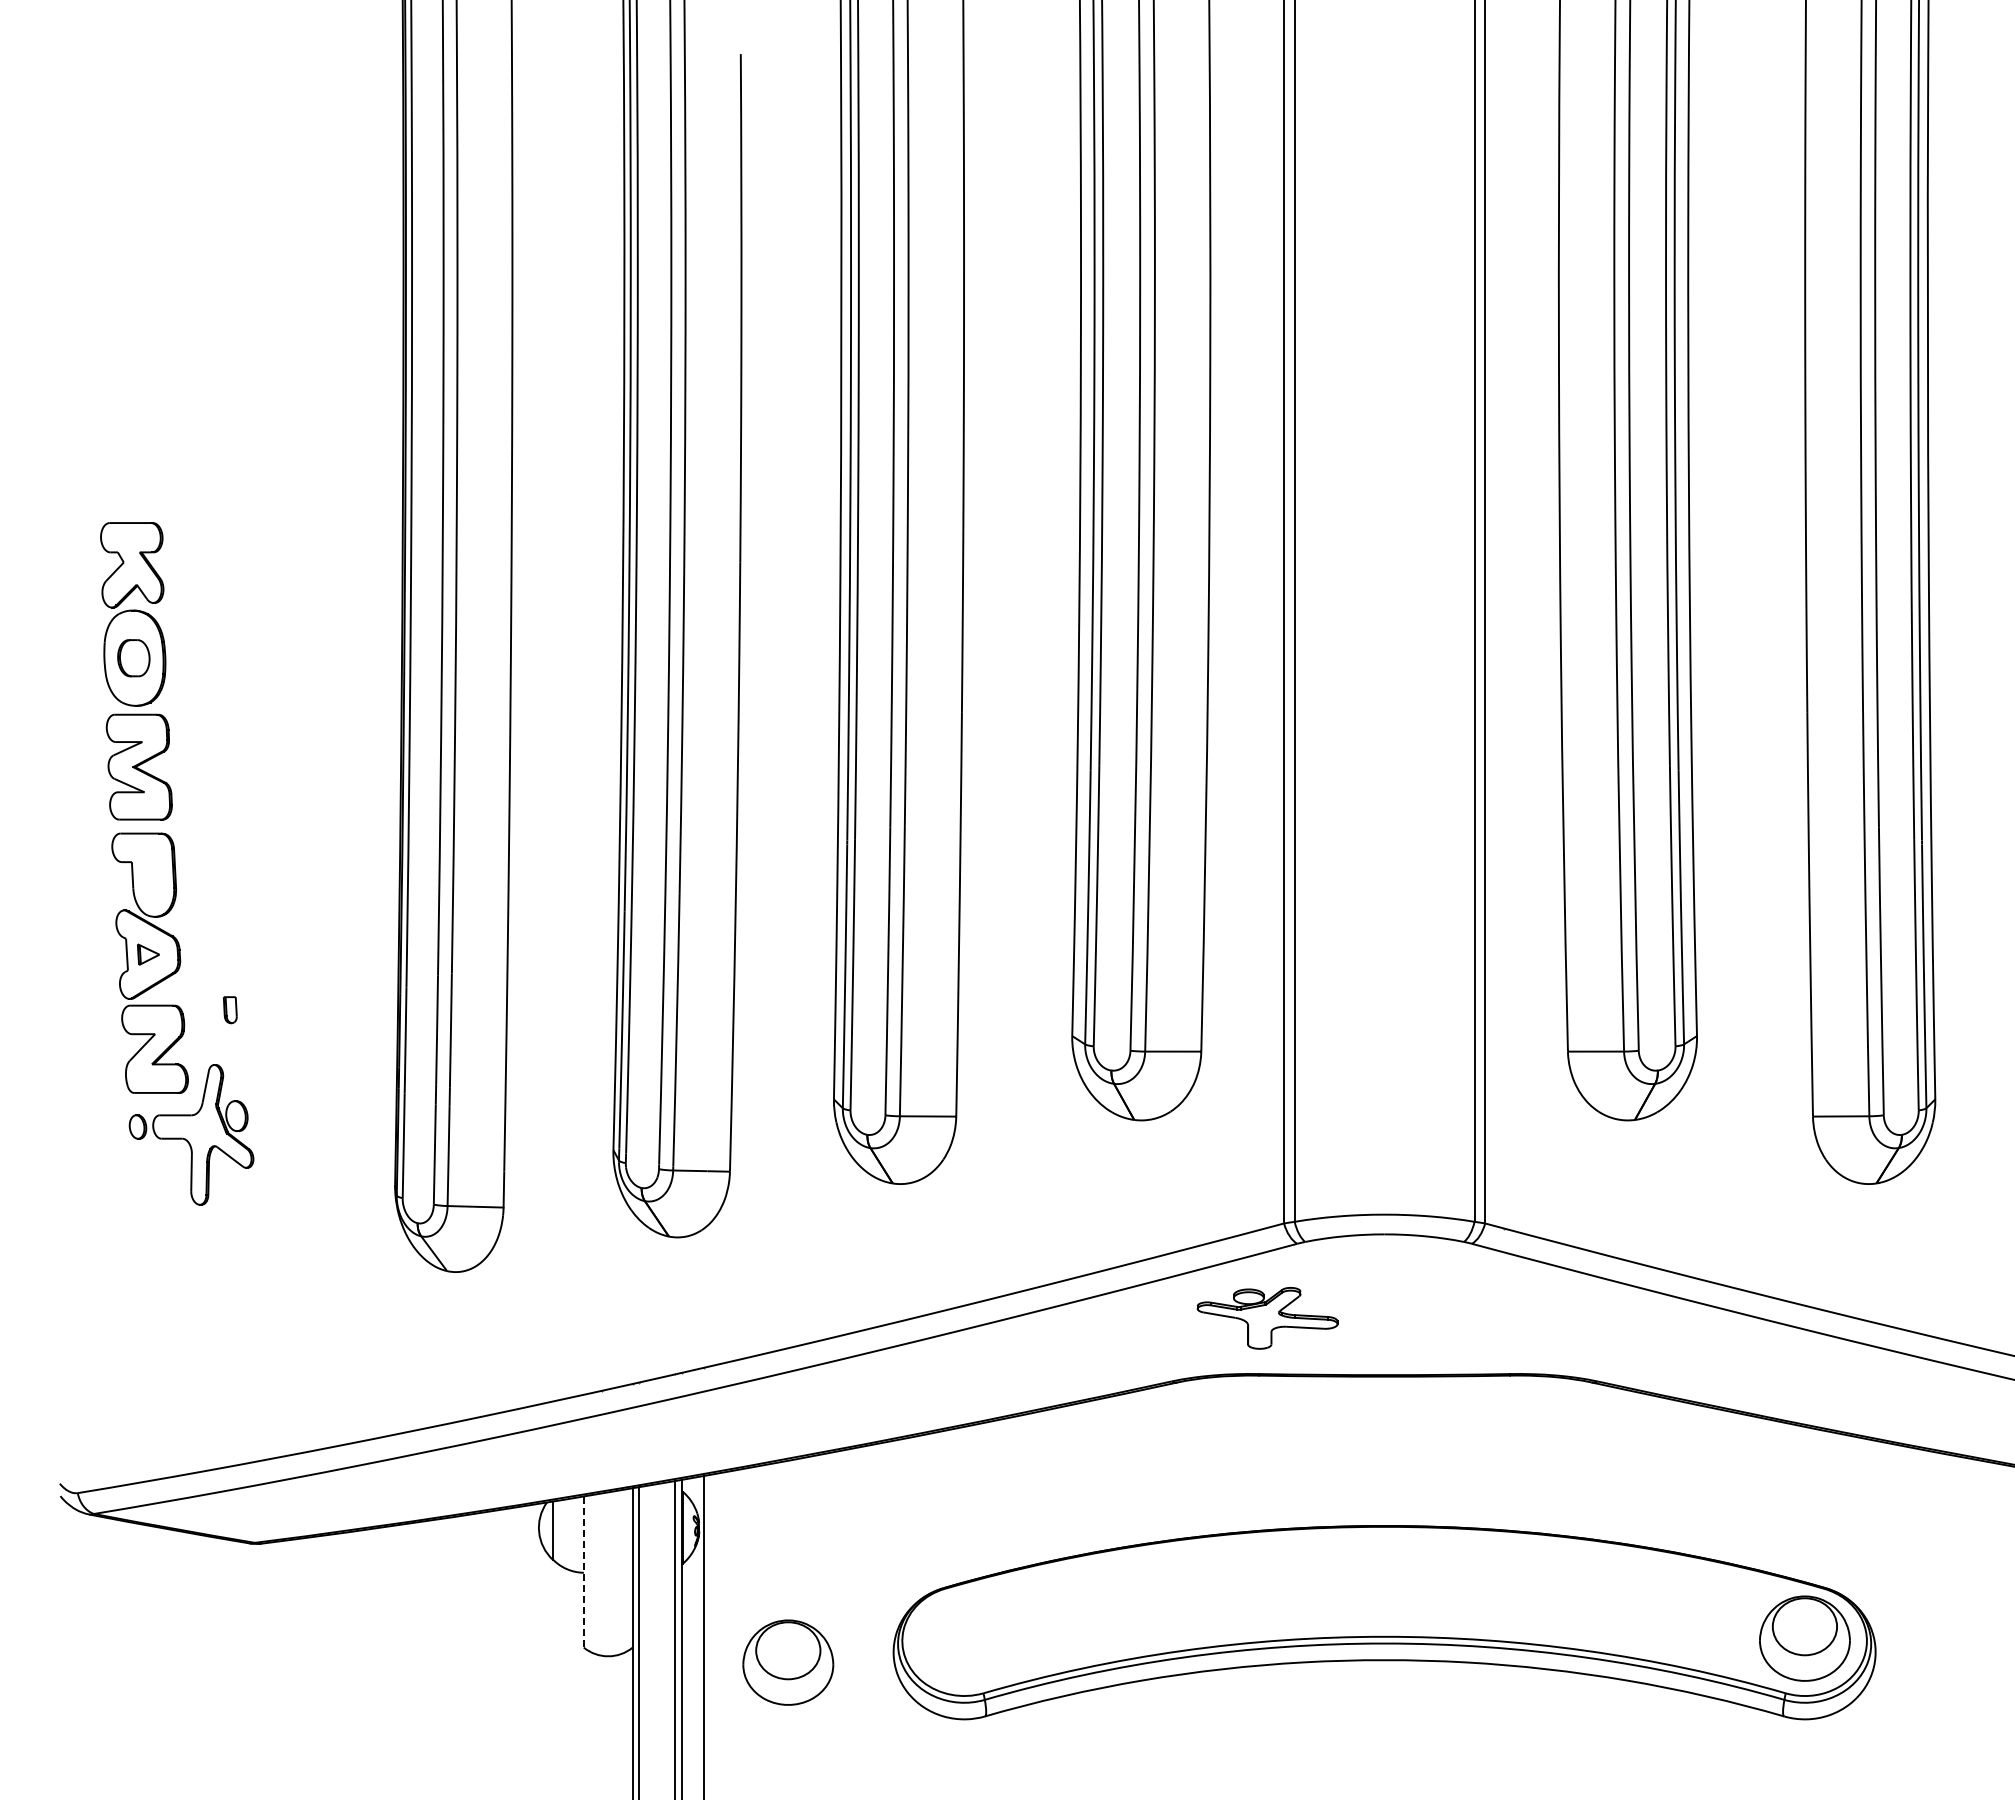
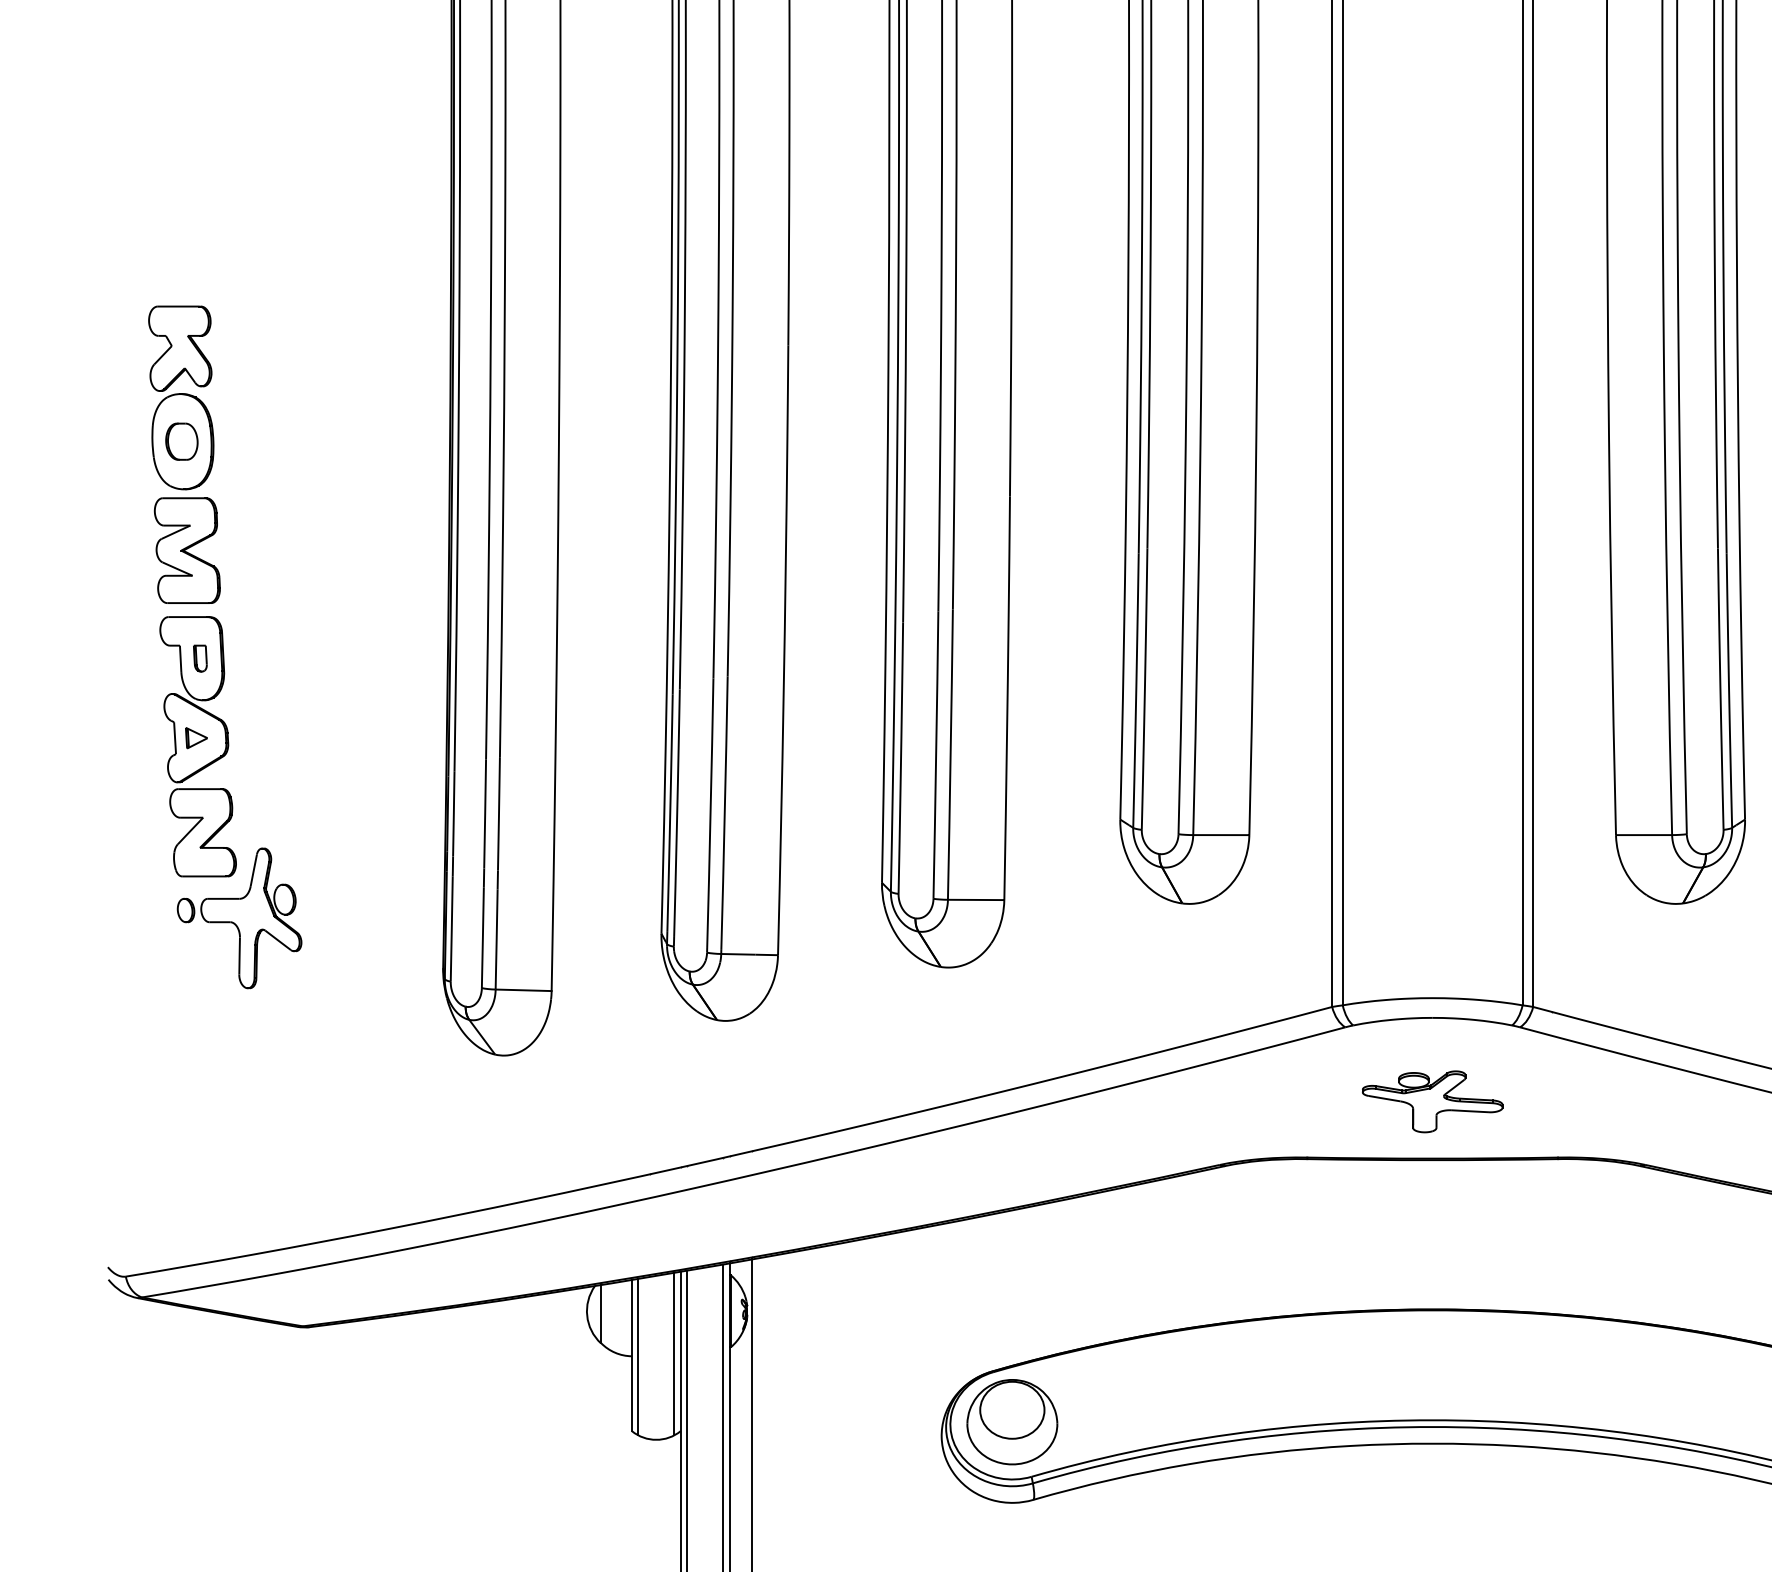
part: (230, 1010) -> (200, 659), moved
part: (1267, 1318) -> (1432, 1102), moved
line: (626, 1570) -> (674, 1354), added
line: (583, 1572) -> (631, 1356), dashed -> solid
line: (590, 1573) -> (638, 1357), added
part: (788, 1662) -> (1012, 1422), moved

